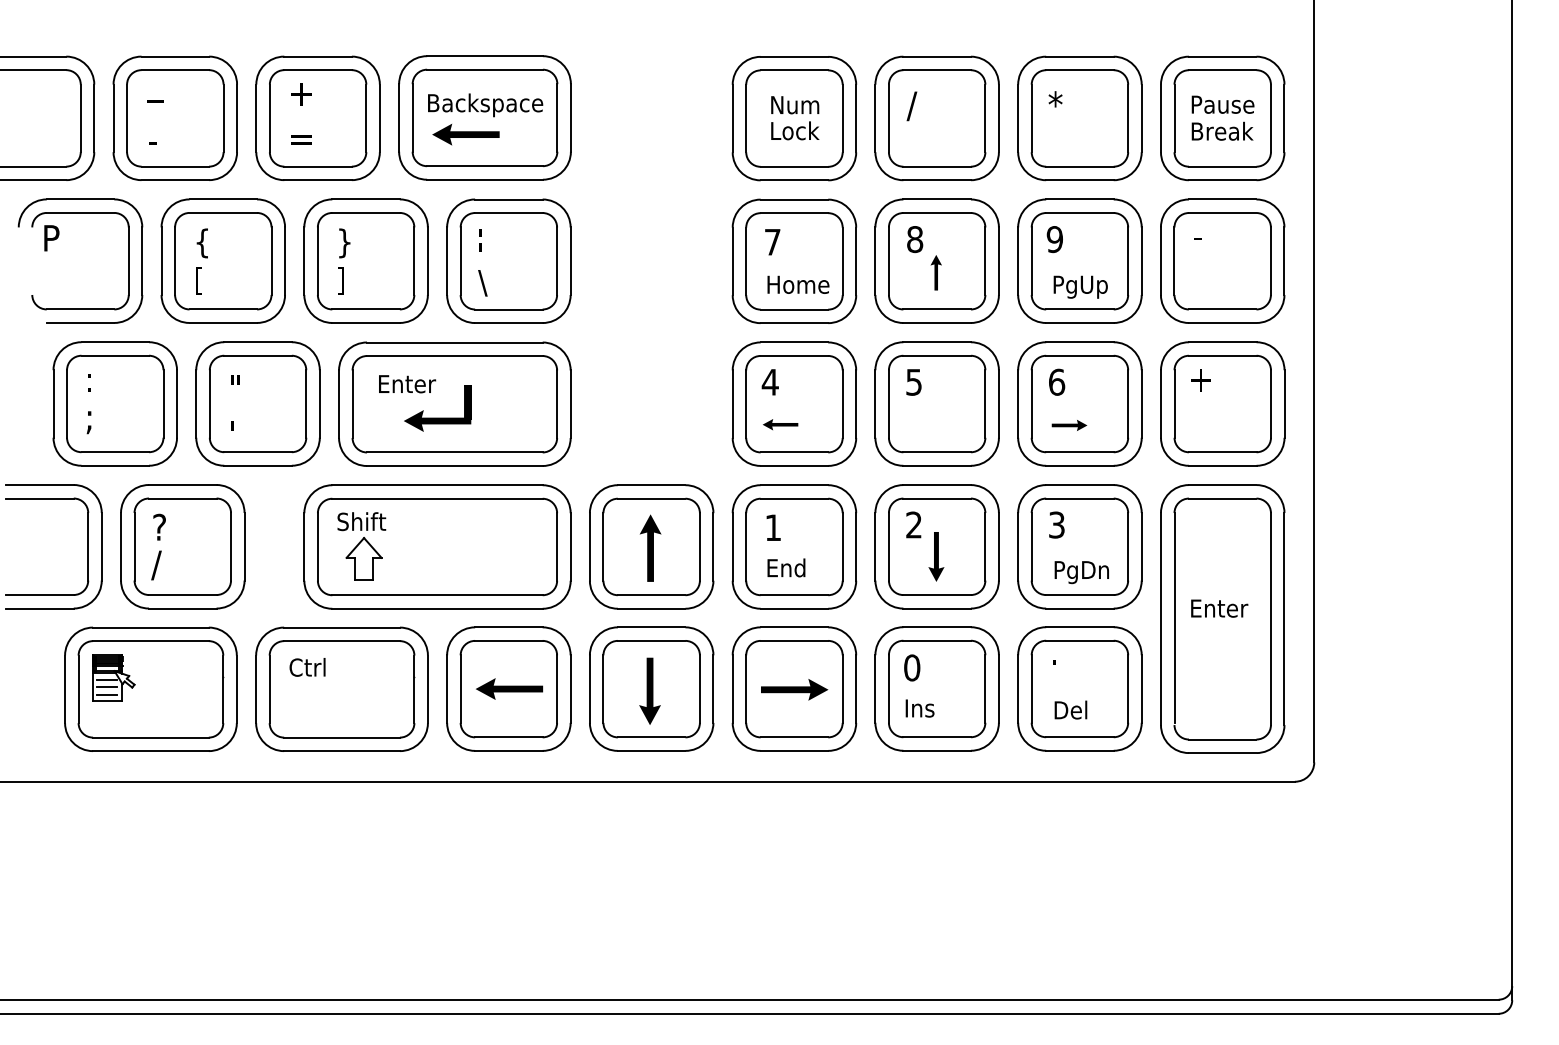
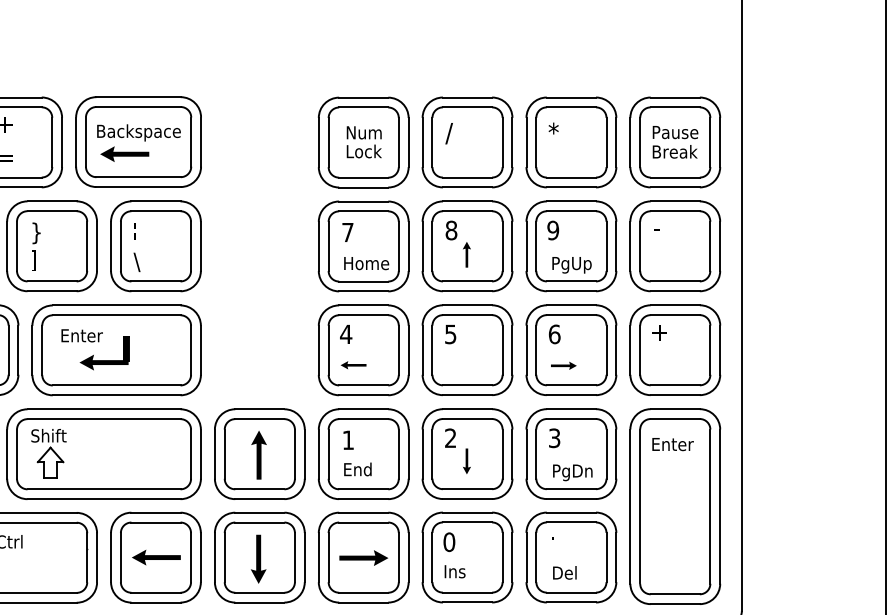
part: (935, 556) -> (466, 461), size x0.71
text: (1219, 608) -> (672, 444), moved

